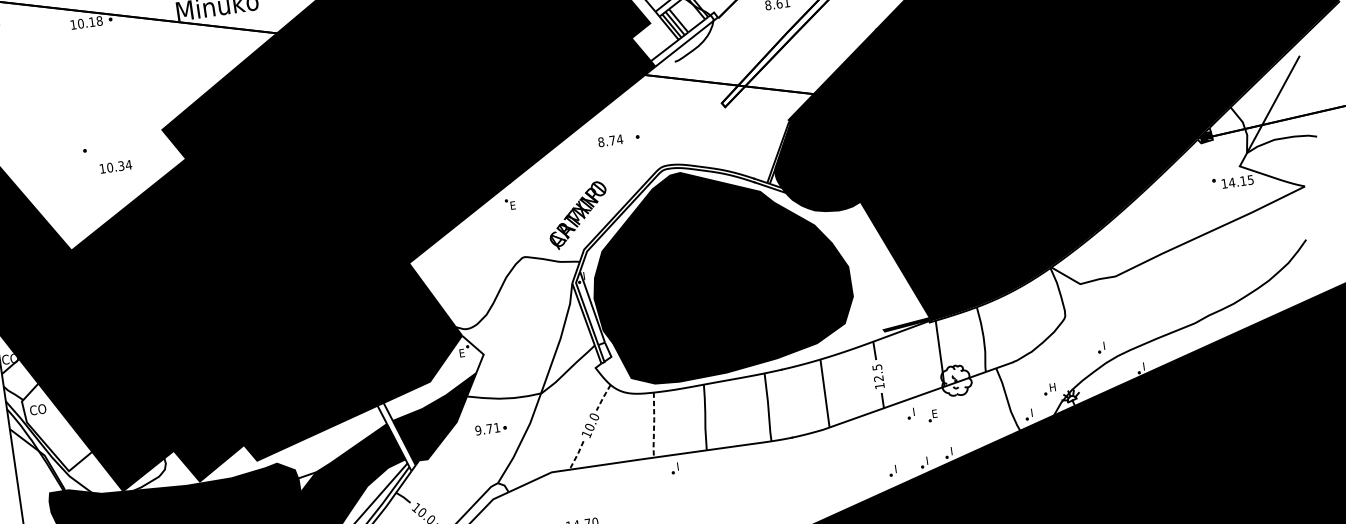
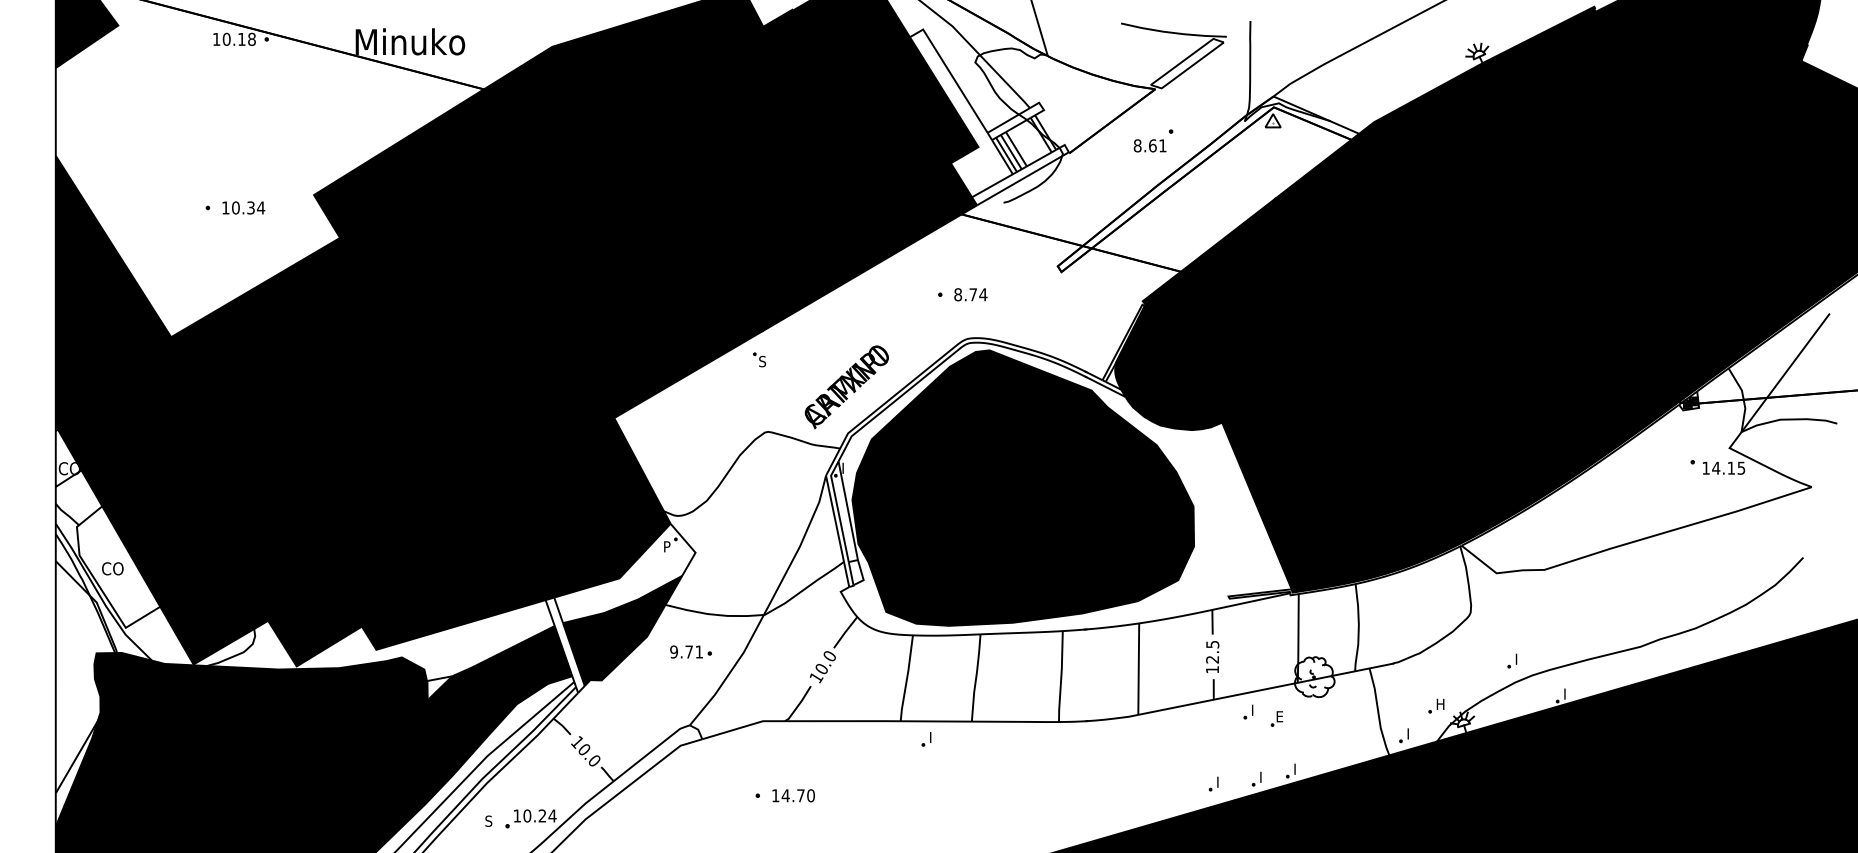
text: (610, 140) -> (970, 294), moved
text: (115, 166) -> (243, 207), moved
text: (512, 205) -> (762, 361), E -> S
text: (462, 352) -> (667, 546), E -> P
line: (603, 397) -> (845, 632), dashed -> solid
text: (37, 409) -> (112, 568), moved
line: (654, 425) -> (907, 678), dashed -> solid
line: (576, 456) -> (798, 704), dashed -> solid

